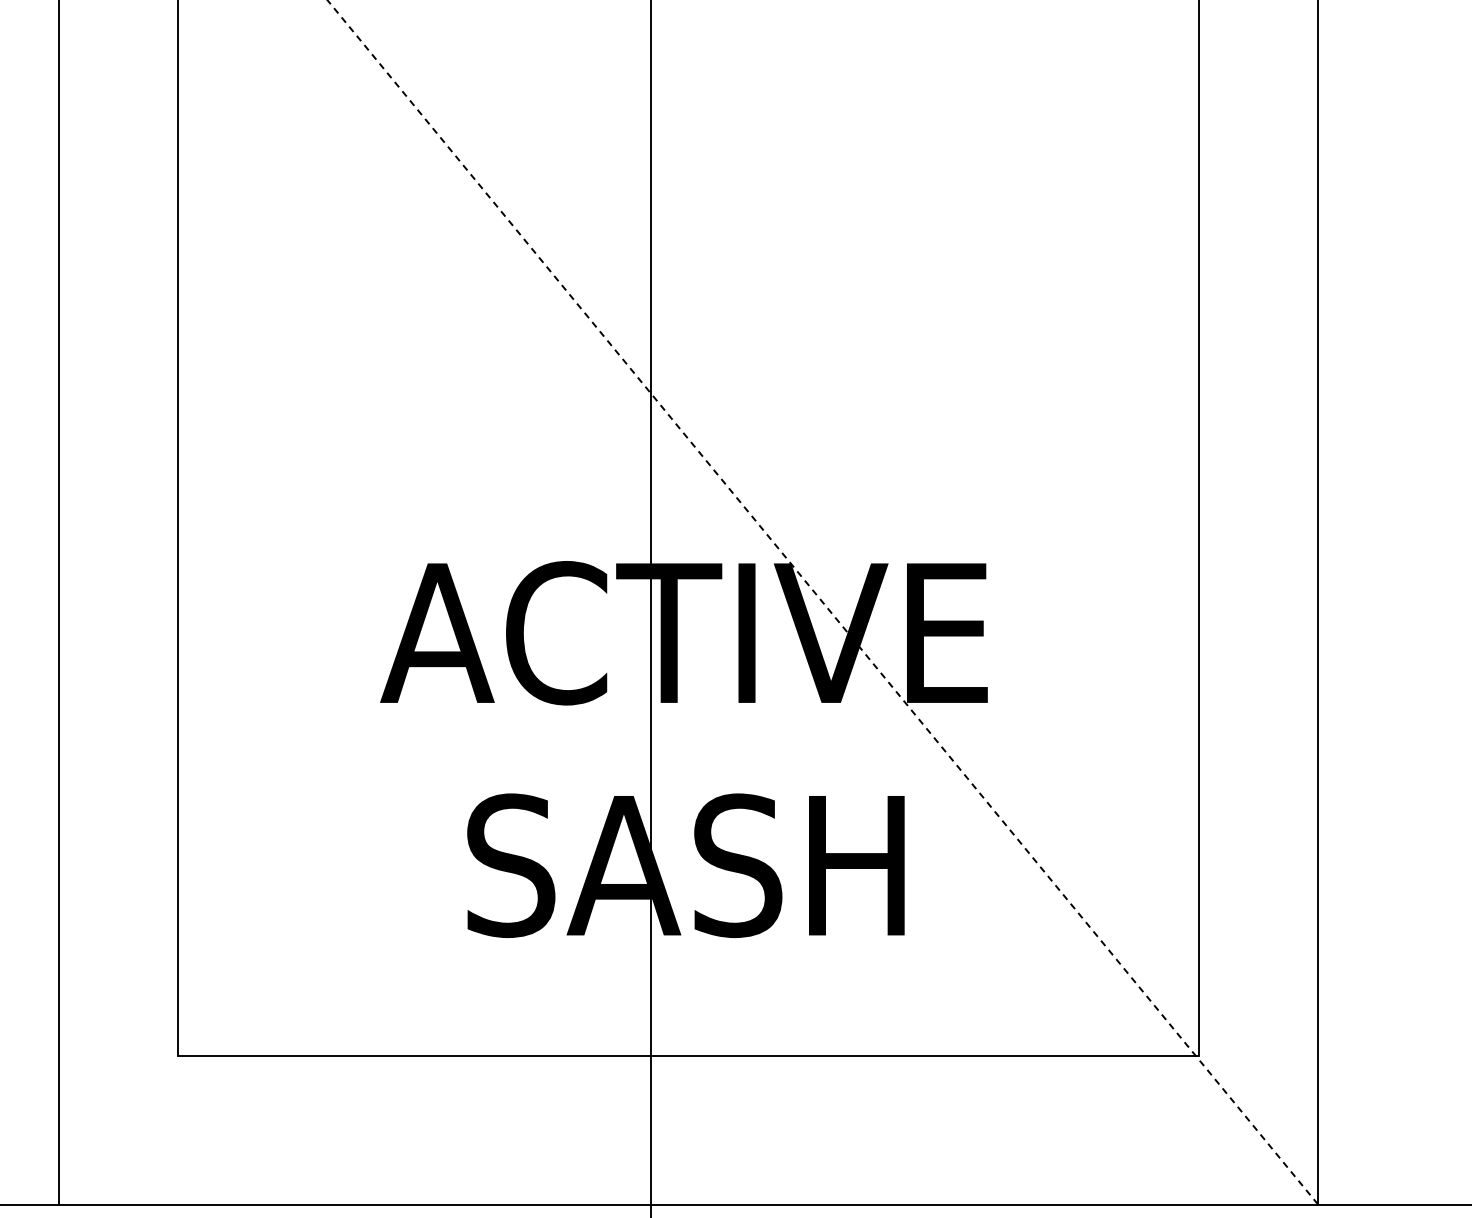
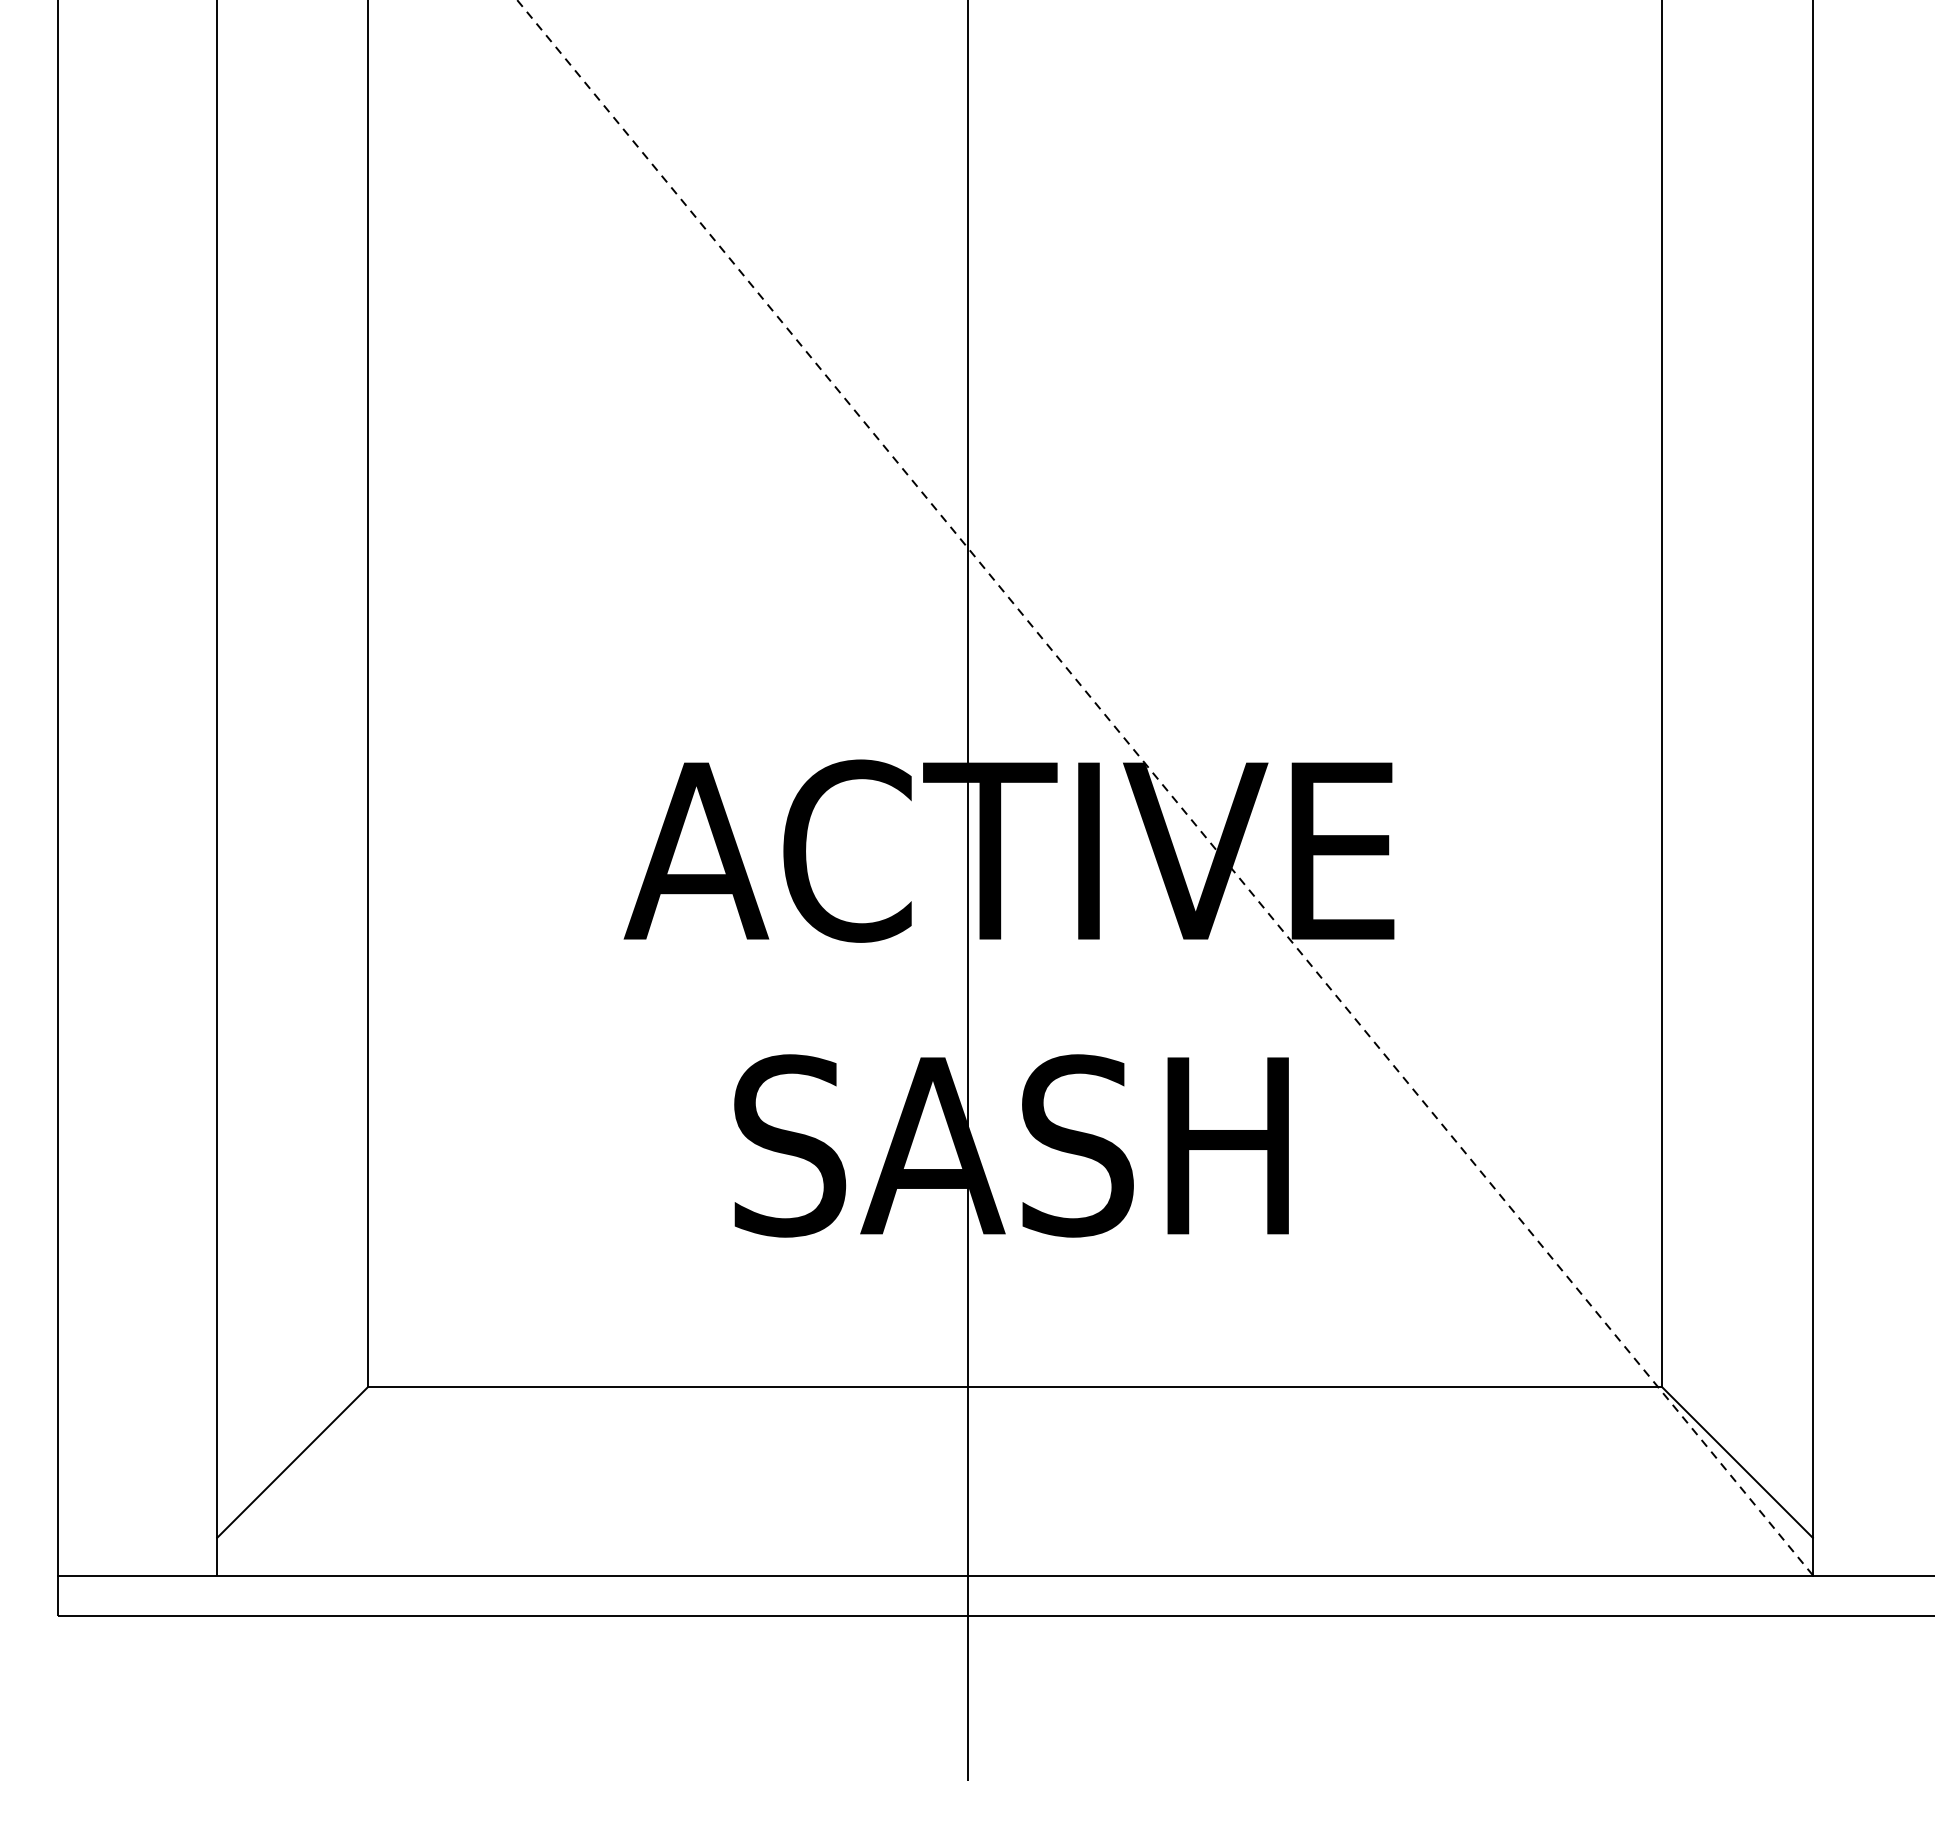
line: (118, 1115) -> (292, 1462), added
line: (1258, 1115) -> (1737, 1462), added

